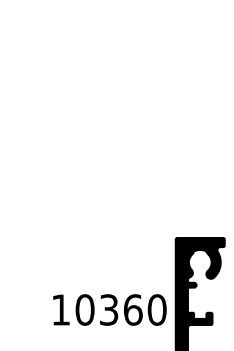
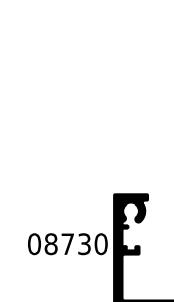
text: (97, 310) -> (59, 244), 10360 -> 08730

